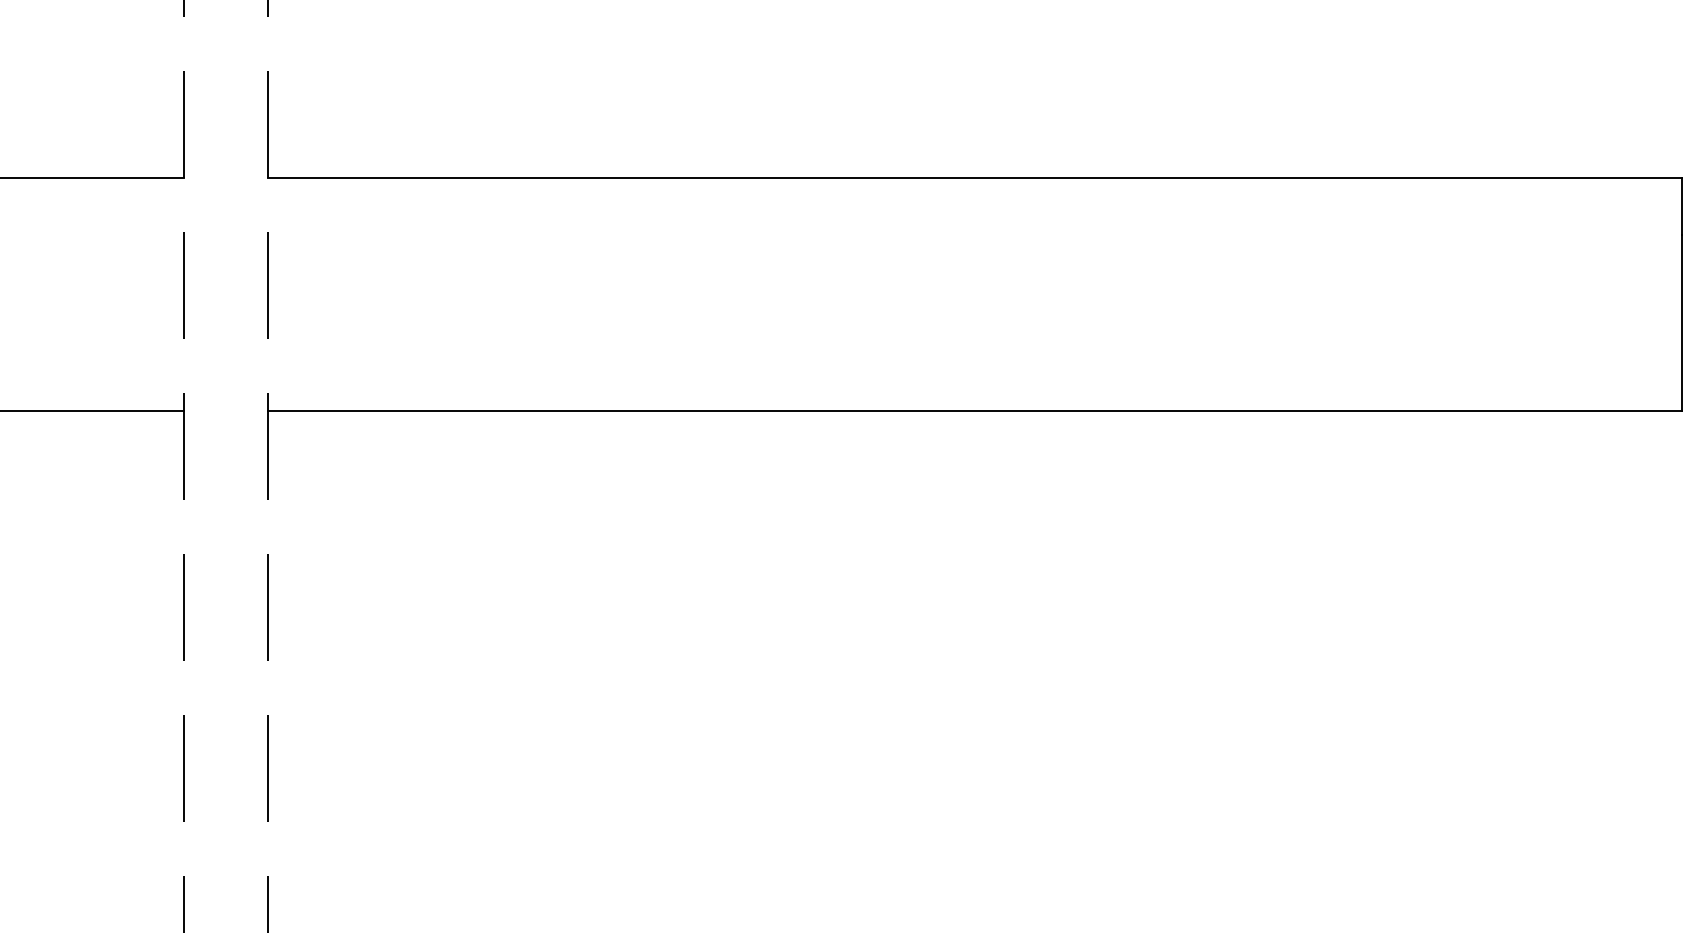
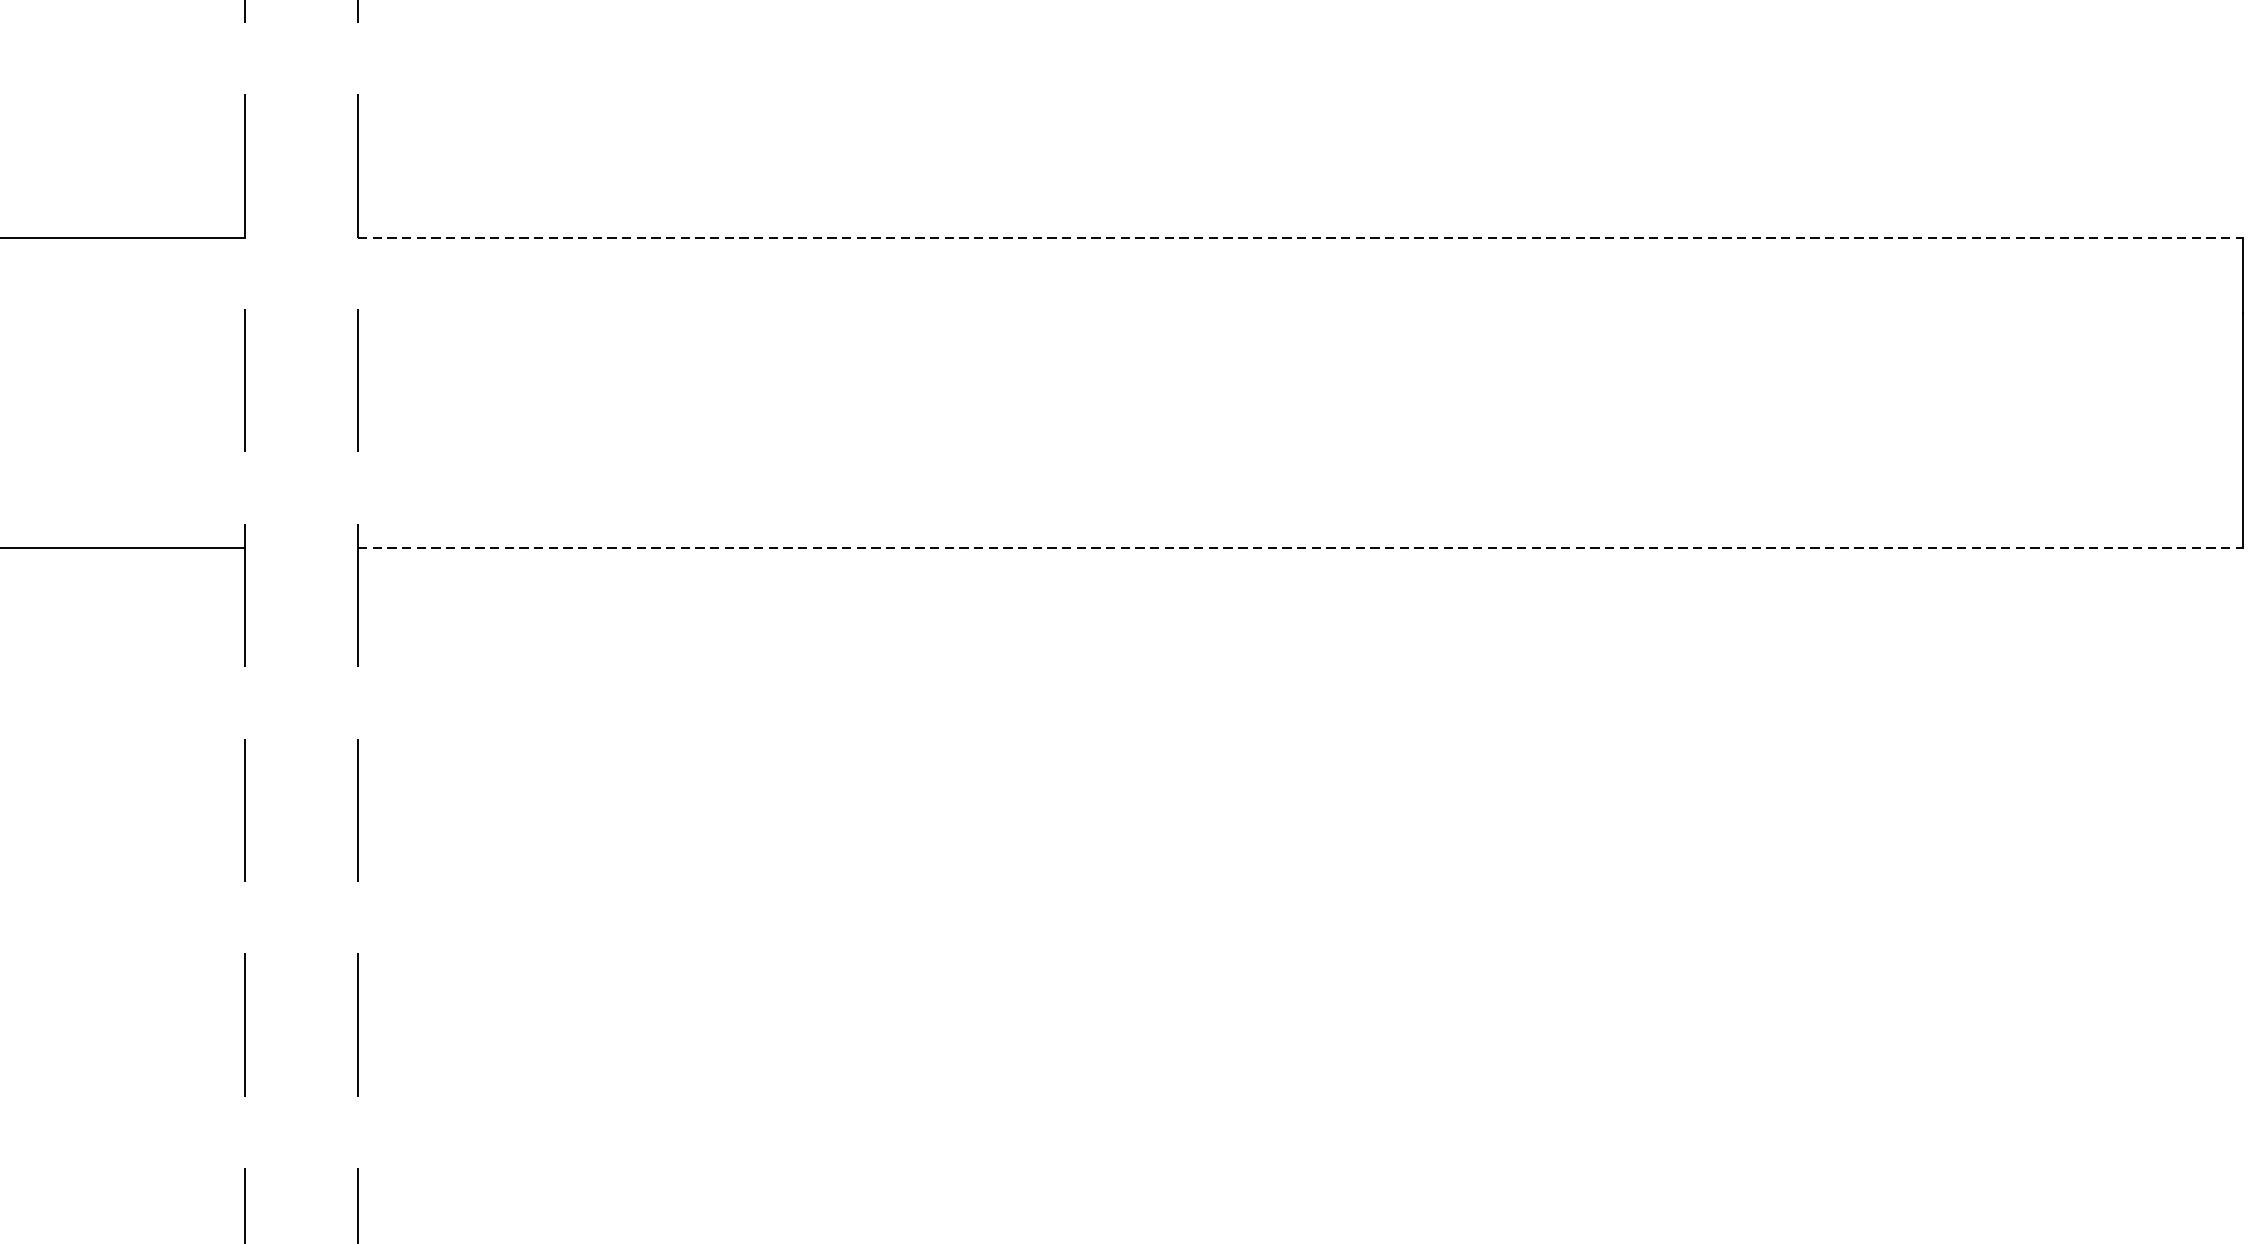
line: (975, 178) -> (1301, 237), solid -> dashed
line: (975, 410) -> (1301, 547), solid -> dashed

